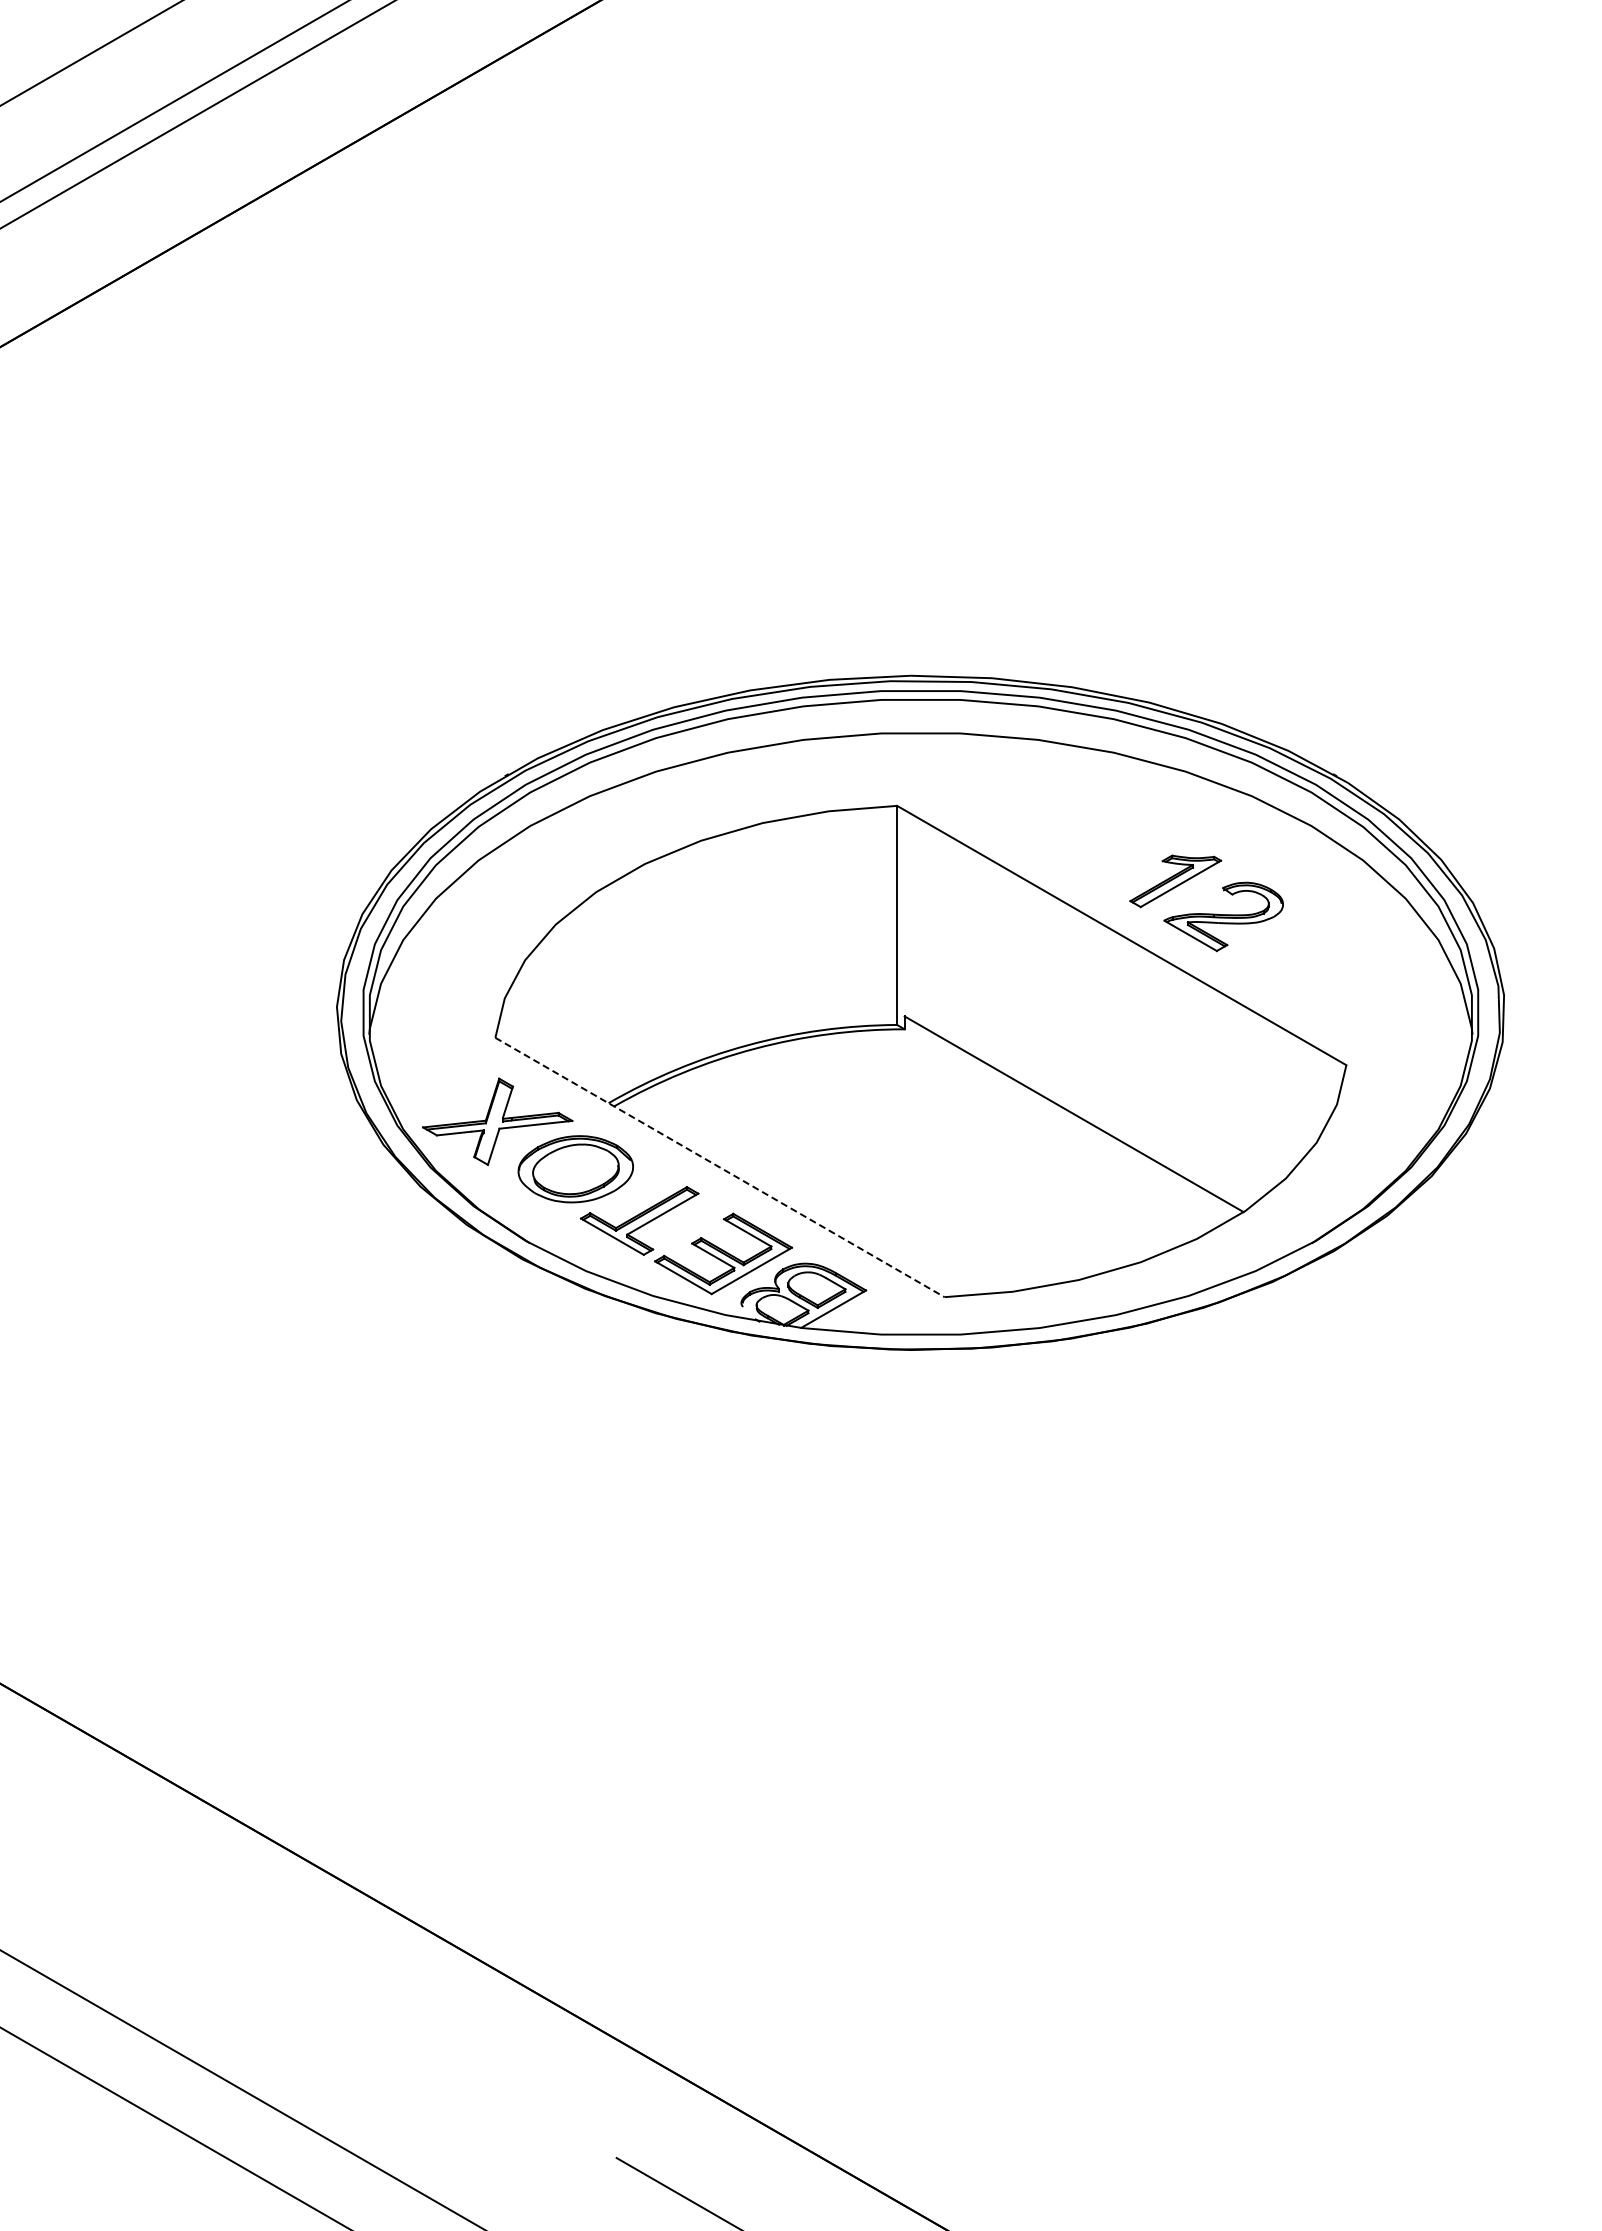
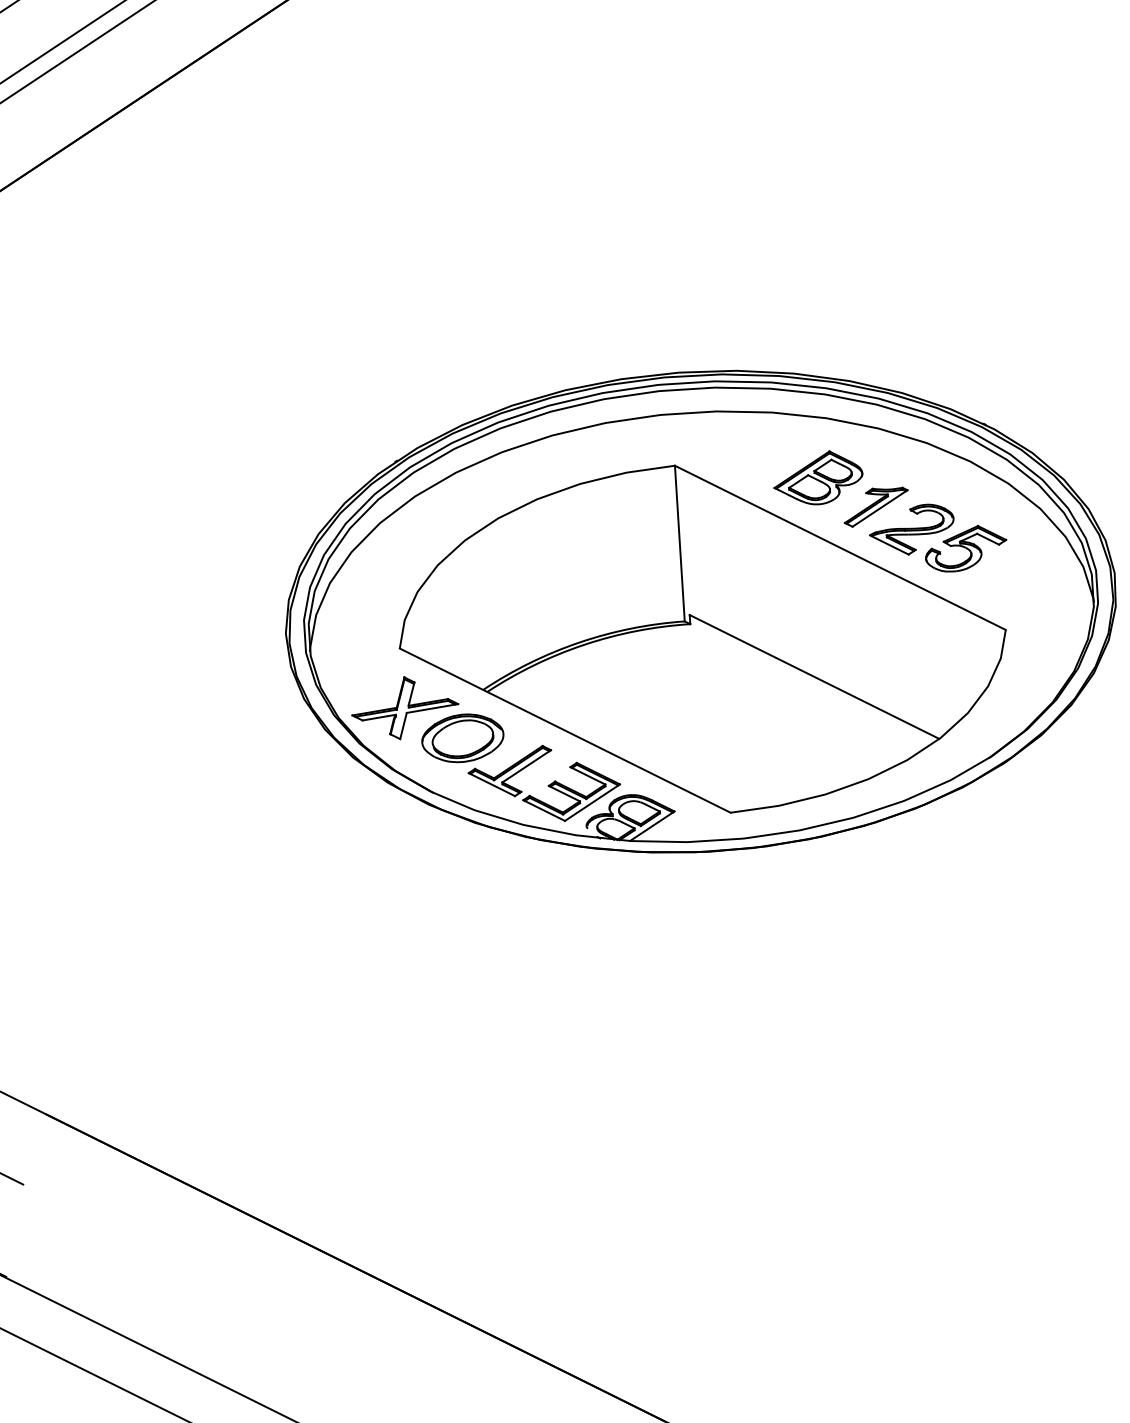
part: (1096, 835) -> (817, 477), added
part: (1297, 947) -> (965, 548), added
line: (720, 1167) -> (565, 730), dashed -> solid

